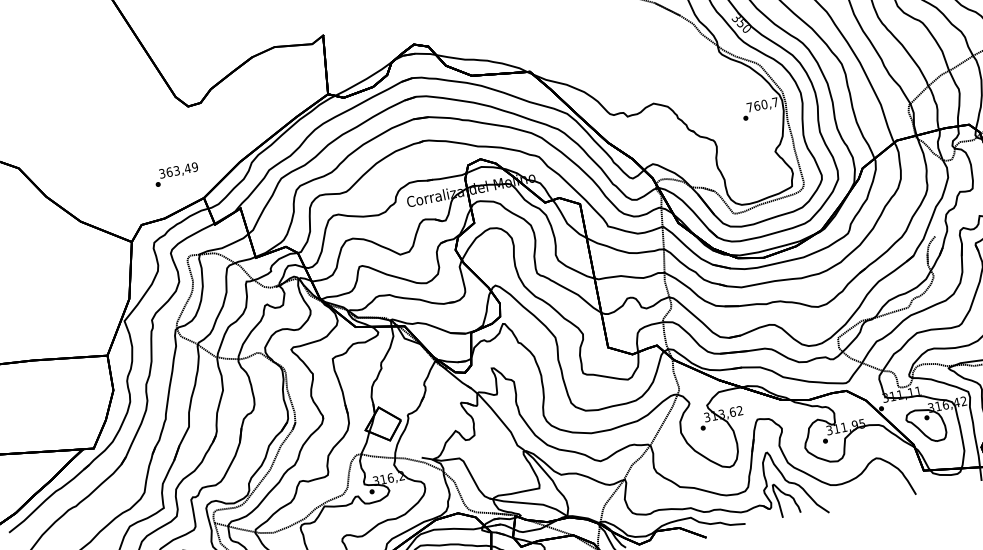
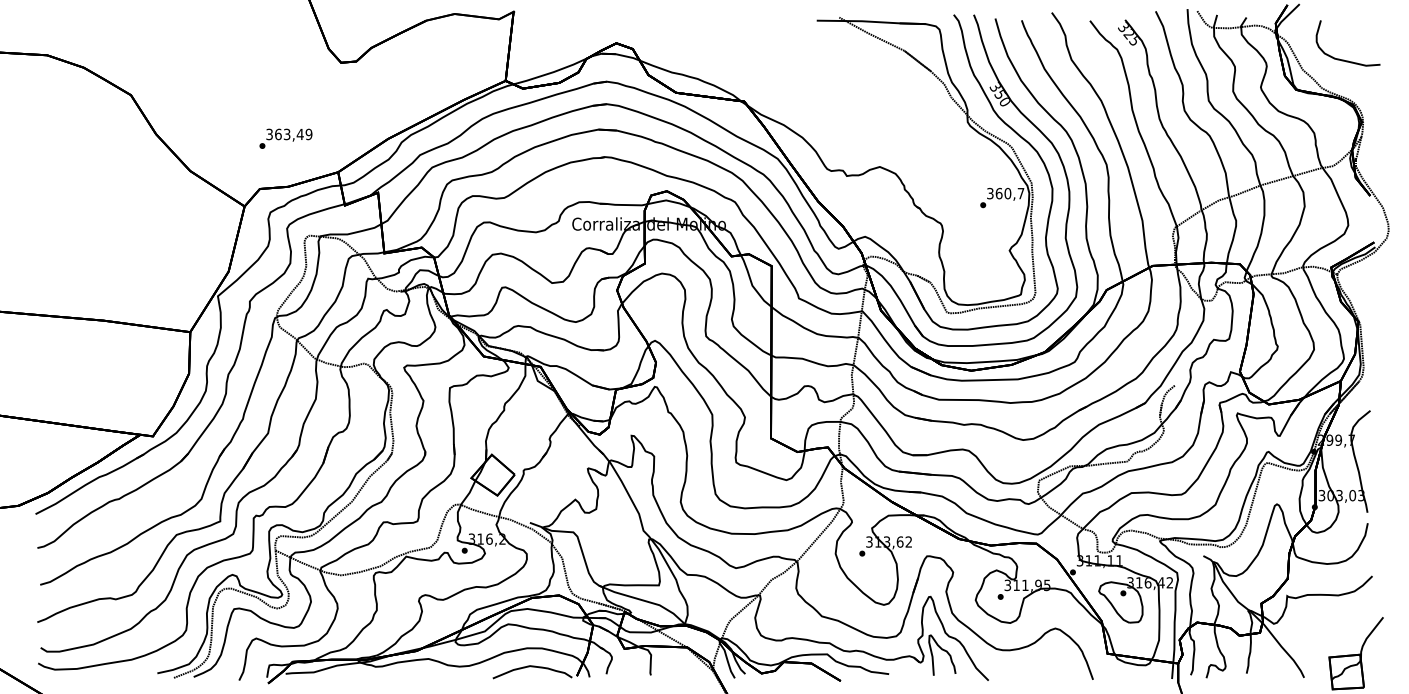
text: (749, 107) -> (990, 193), 760,7 -> 360,7
text: (176, 174) -> (285, 138), moved

